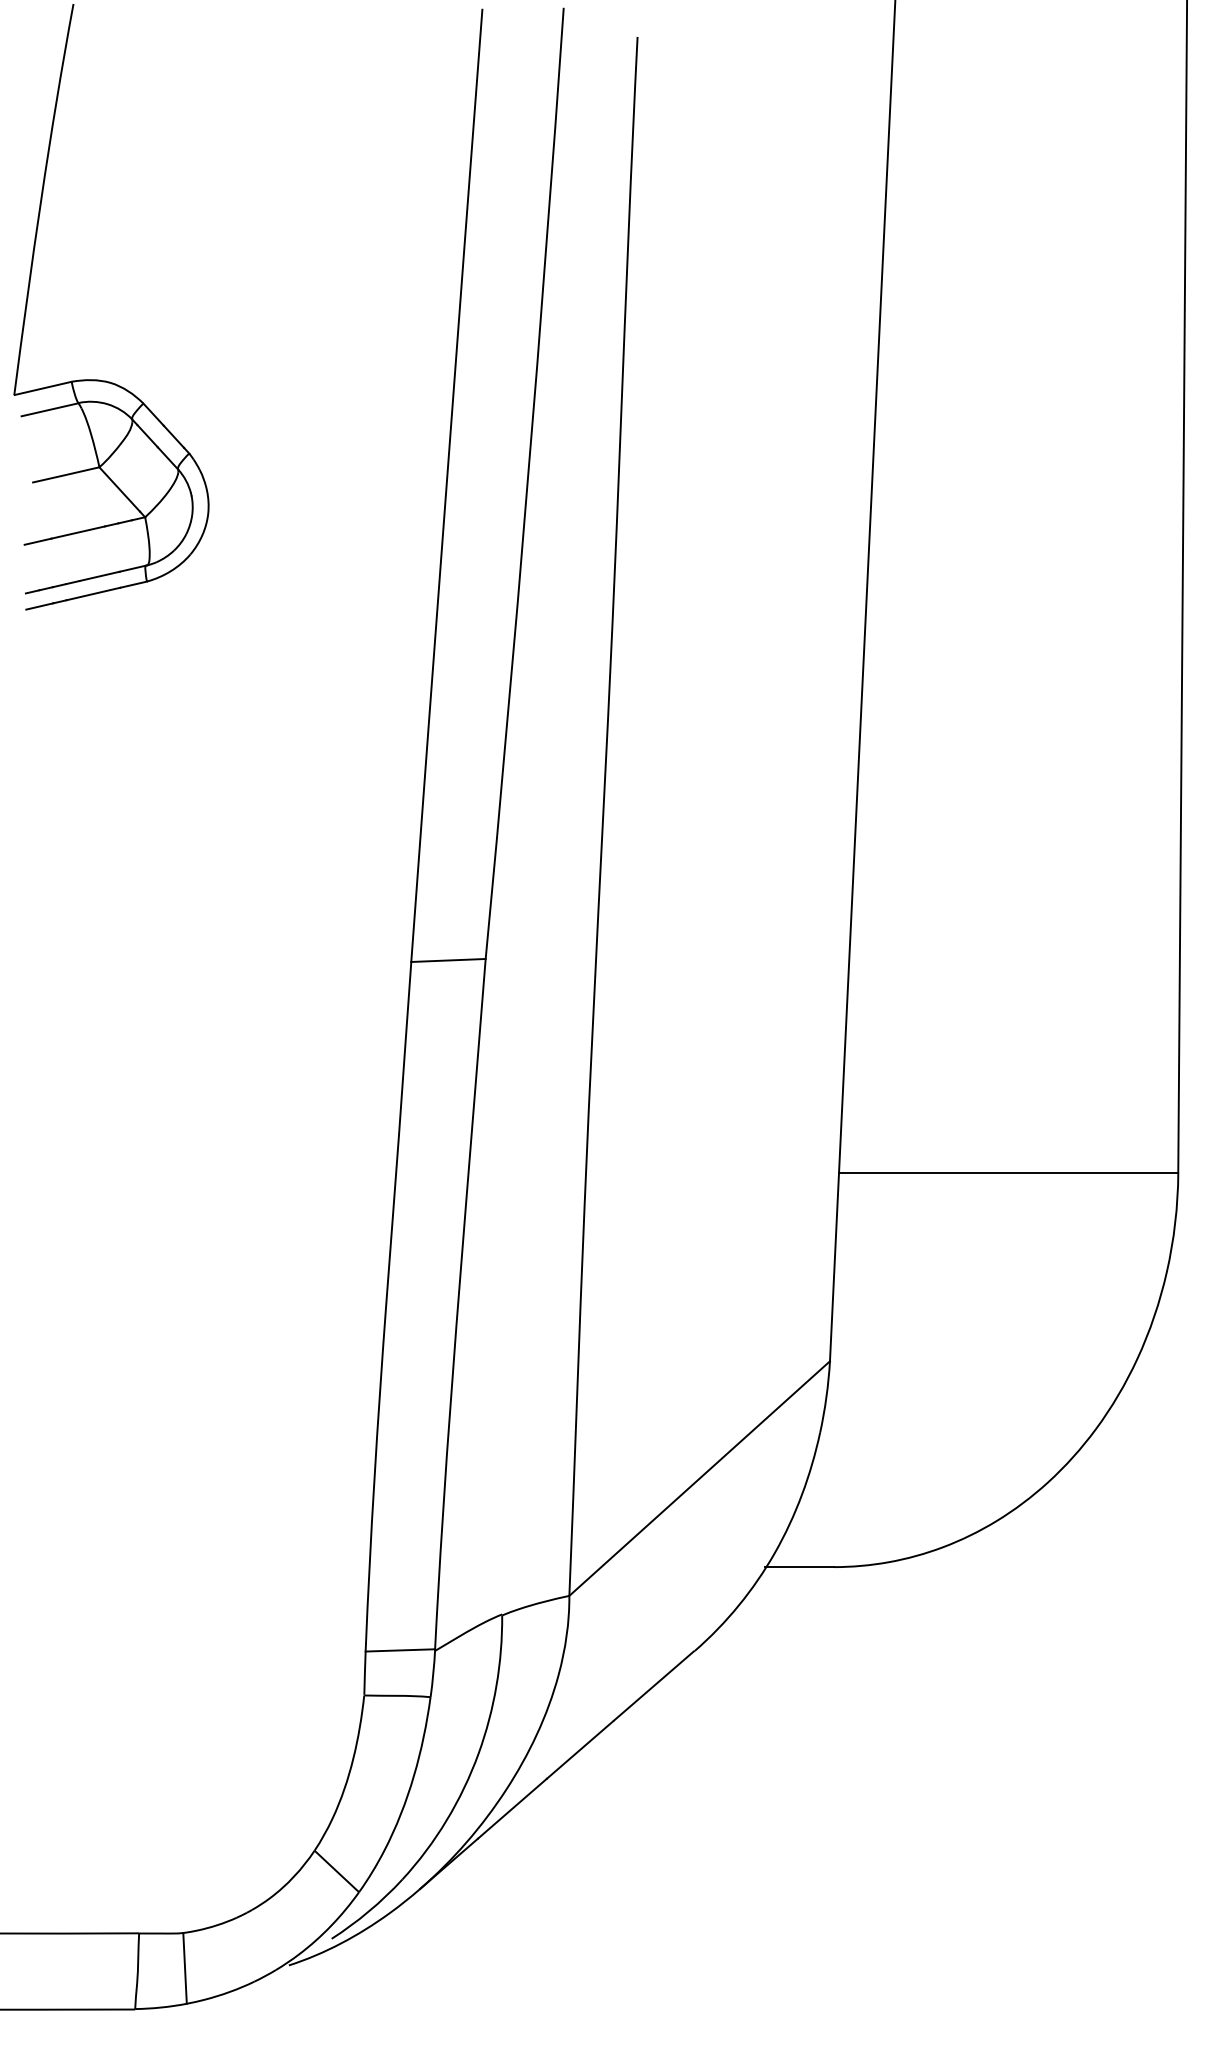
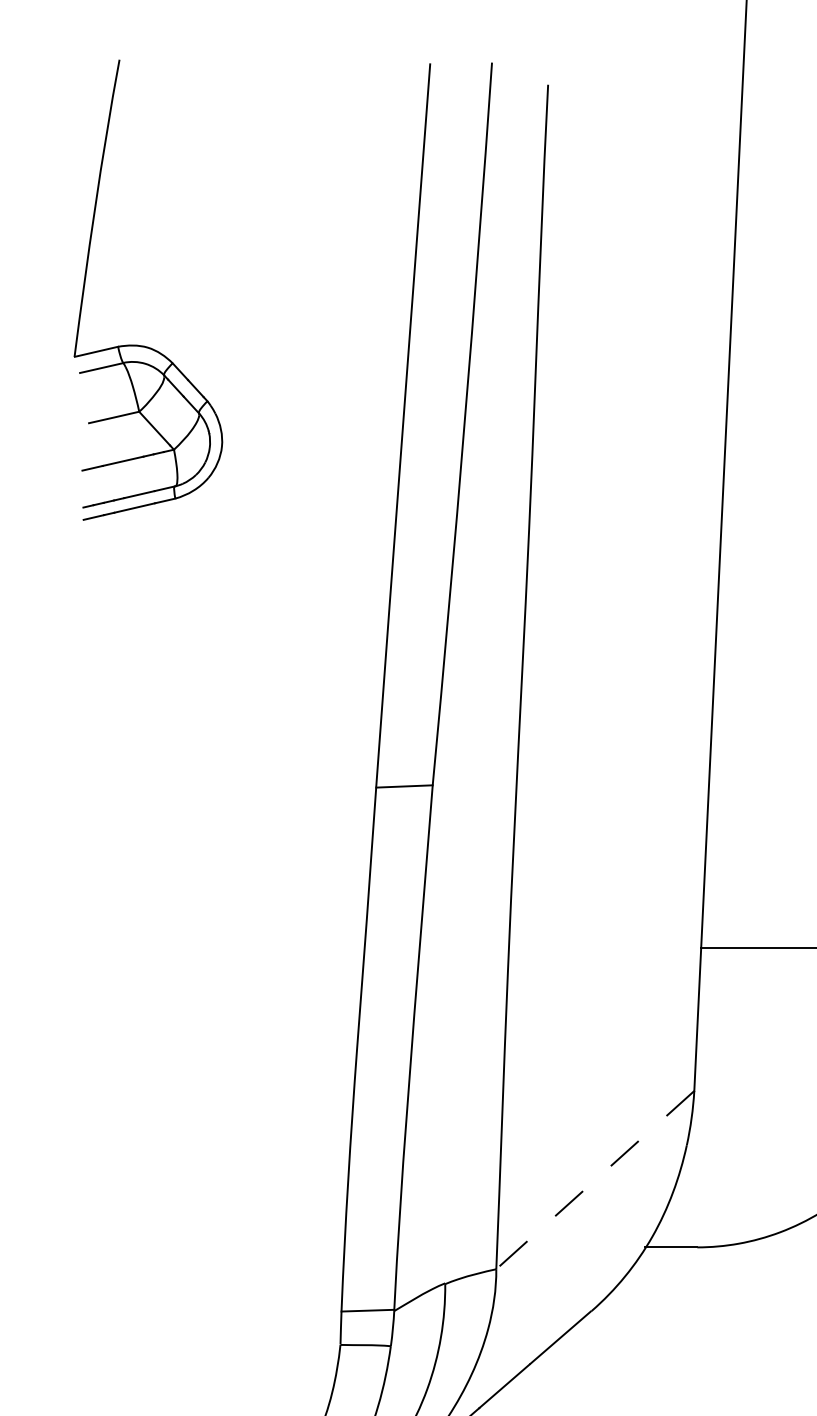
line: (699, 1478) -> (595, 1180), solid -> dashed

